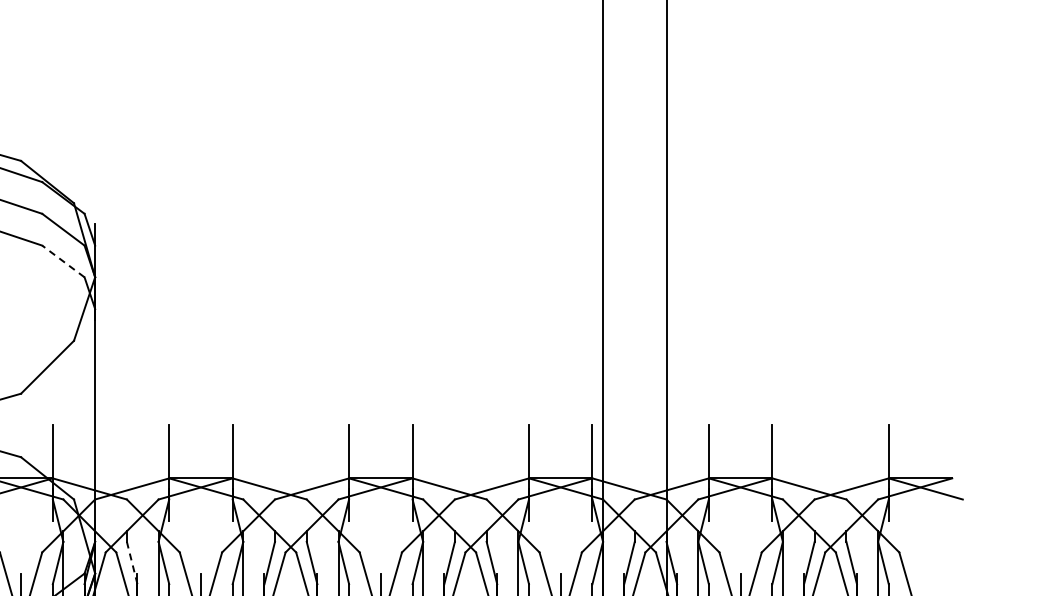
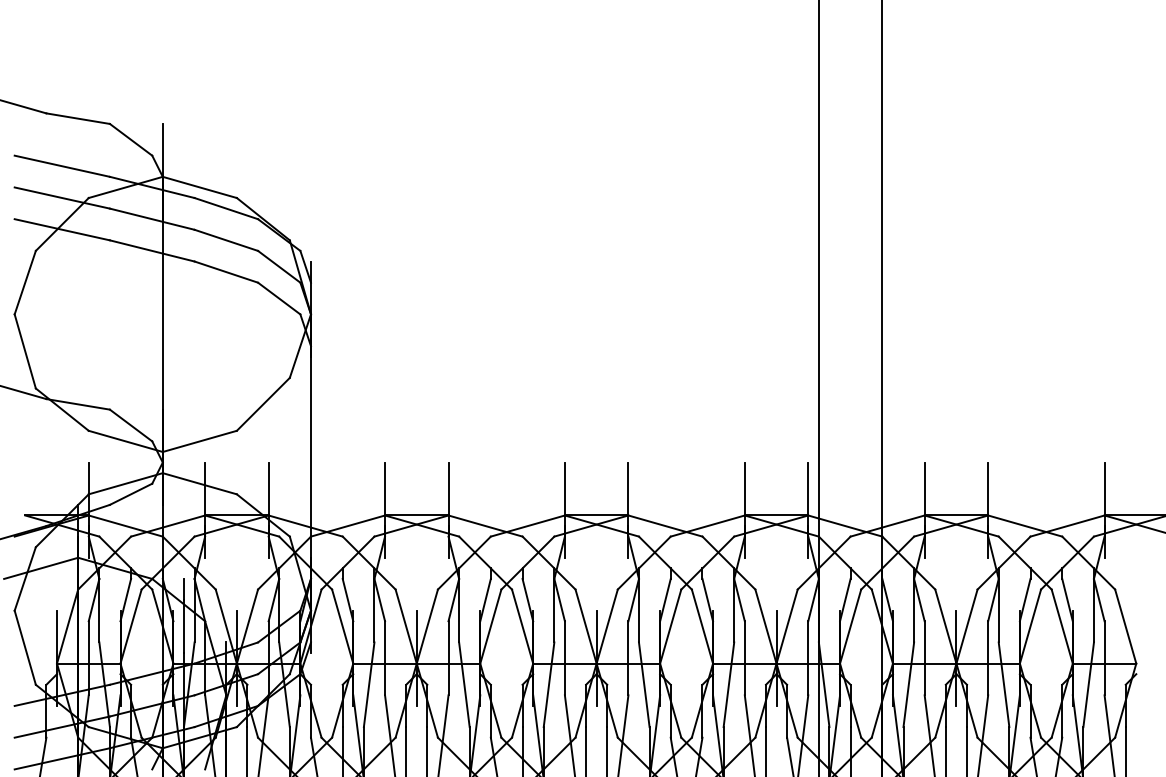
line: (62, 261) -> (278, 298), dashed -> solid
line: (132, 563) -> (348, 600), dashed -> solid

